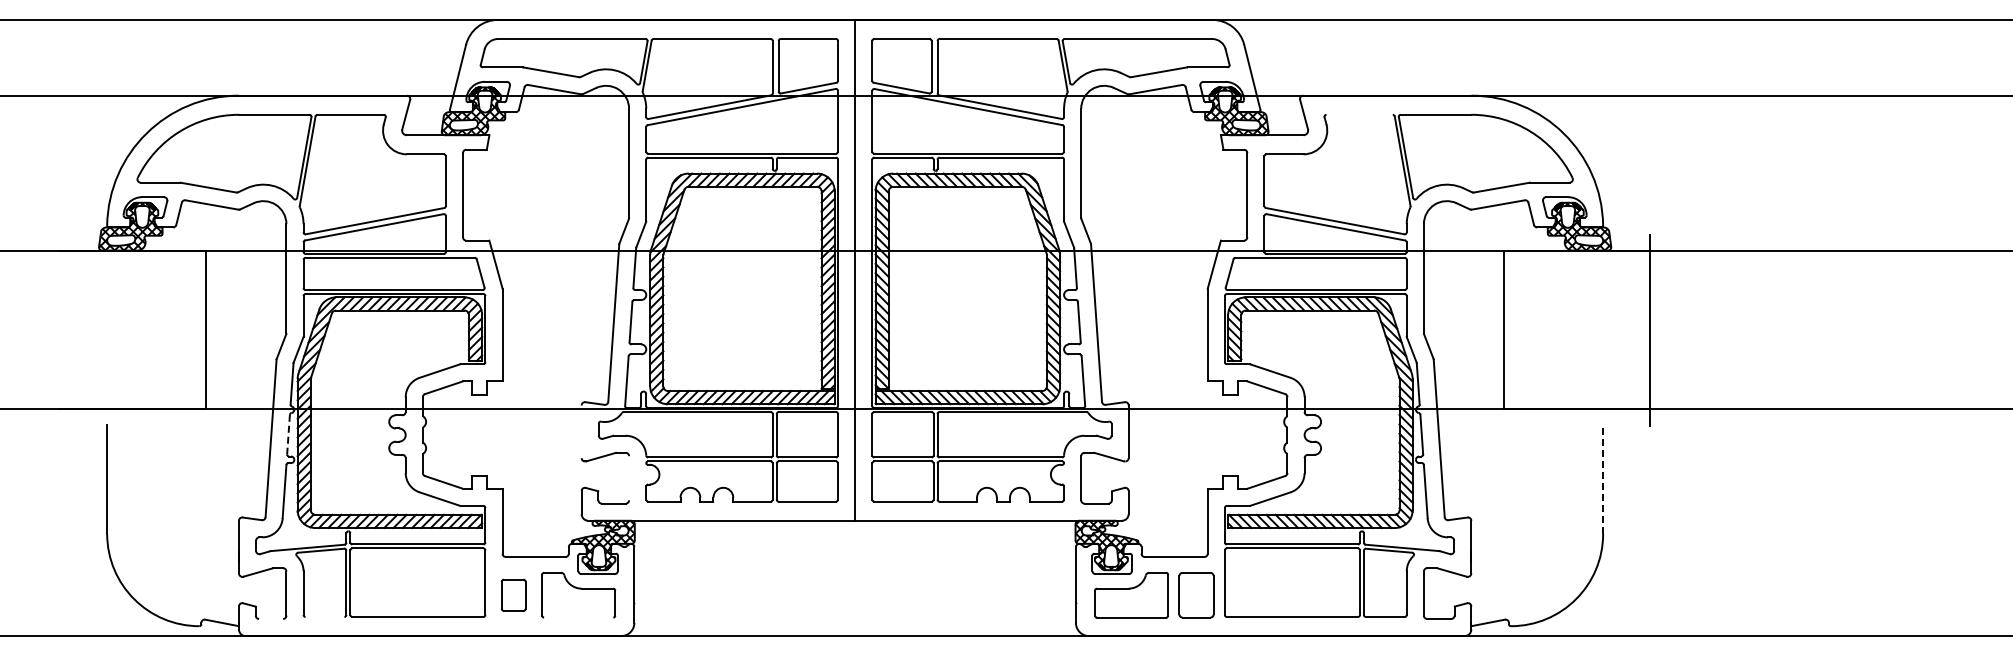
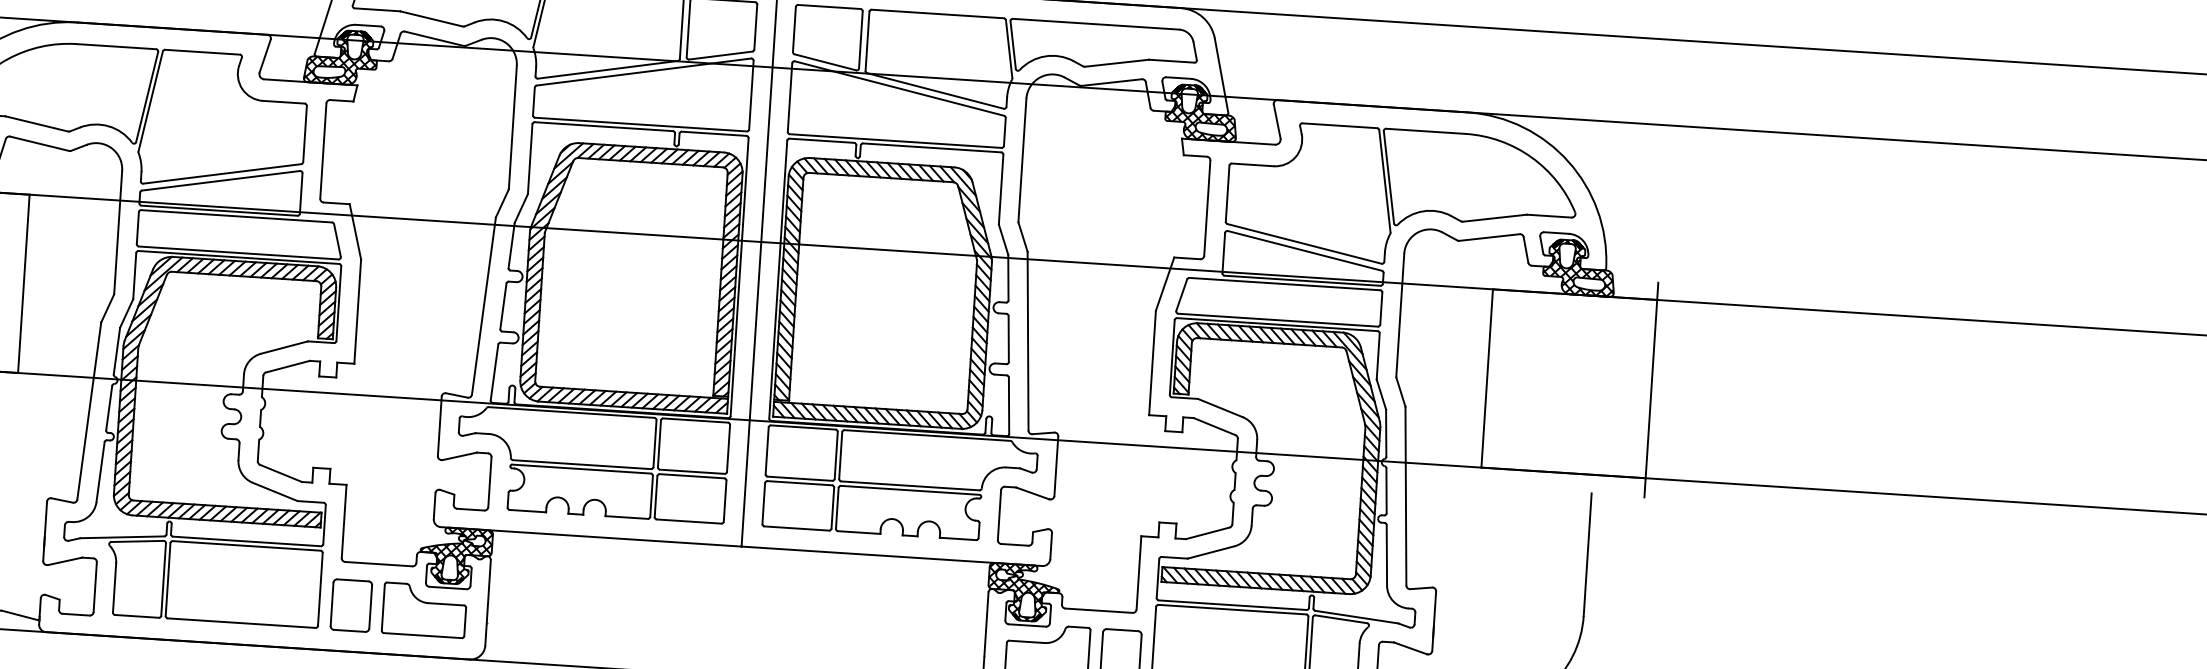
line: (1359, 114) -> (1339, 125), added
line: (581, 431) -> (439, 426), added
line: (288, 434) -> (109, 408), dashed -> solid
line: (629, 478) -> (490, 482), added
line: (1603, 479) -> (1588, 554), dashed -> solid
part: (513, 595) -> (351, 605), size x1.43
line: (324, 616) -> (136, 615), added
line: (578, 617) -> (422, 635), added
line: (271, 618) -> (76, 614), added

